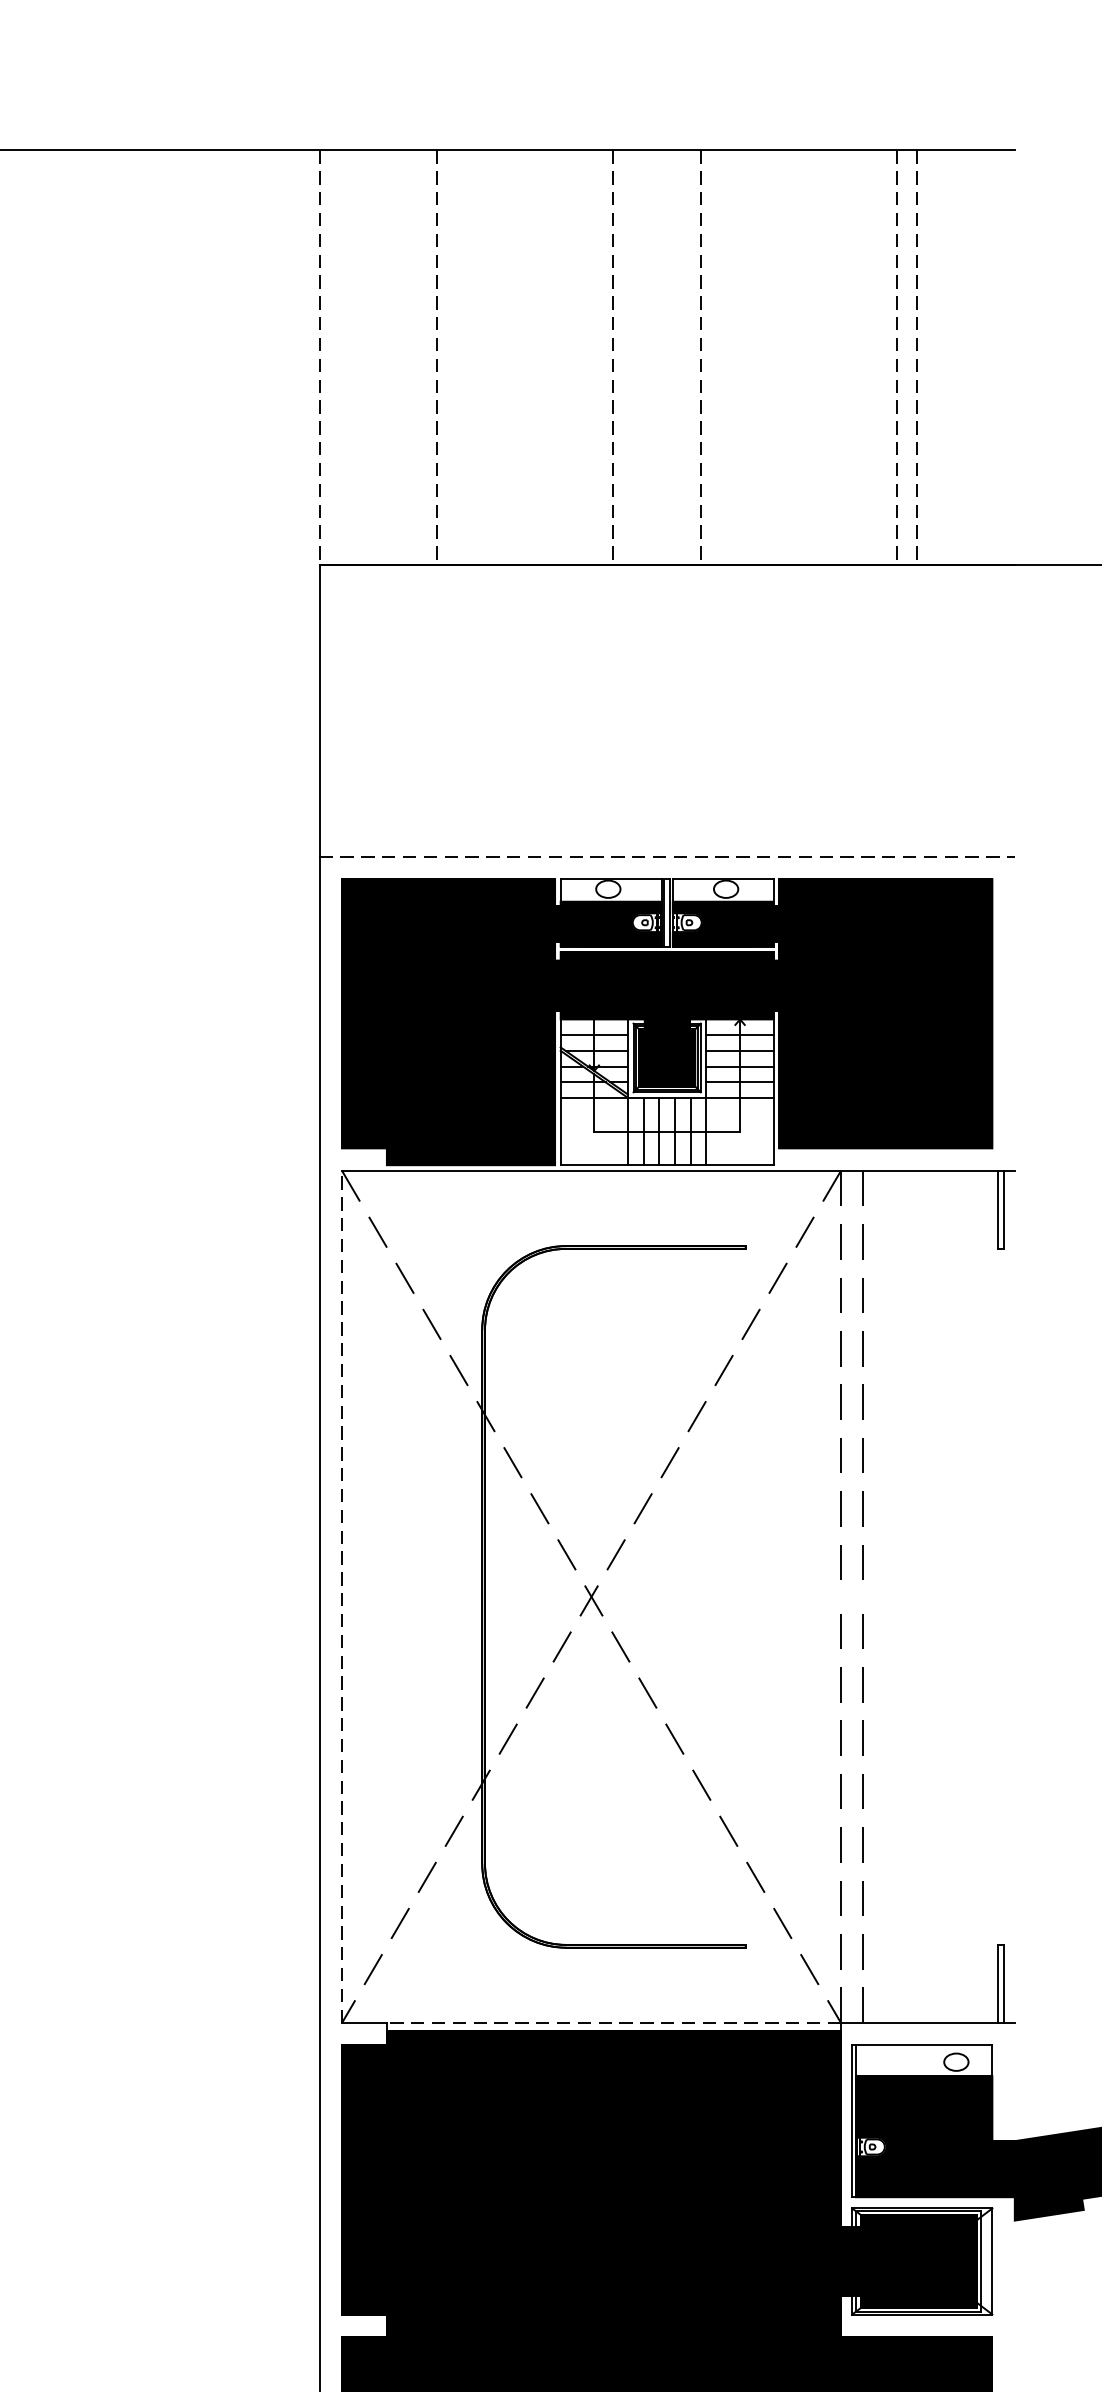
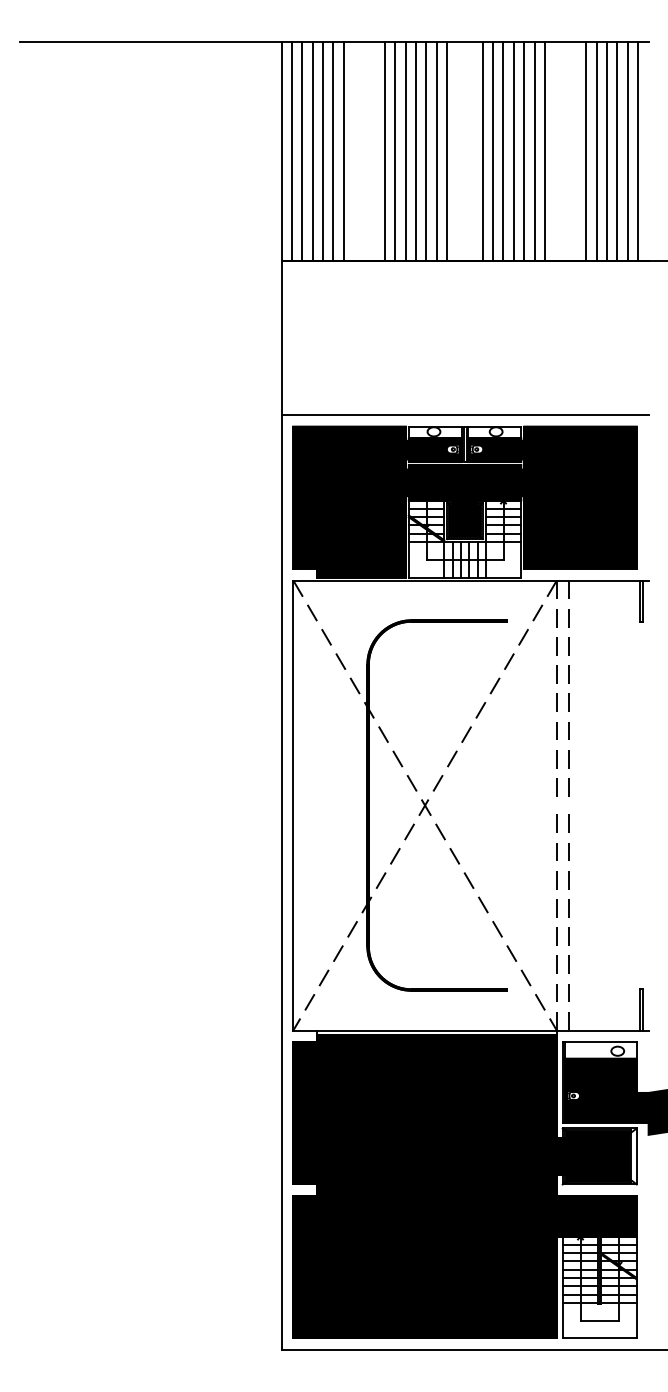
line: (338, 356) -> (291, 150), added
line: (359, 356) -> (302, 150), added
line: (378, 356) -> (312, 150), added
line: (397, 356) -> (322, 150), added
line: (418, 356) -> (333, 150), added
line: (514, 356) -> (384, 150), added
line: (535, 356) -> (395, 150), added
line: (554, 356) -> (405, 150), added
line: (573, 356) -> (415, 150), added
line: (594, 356) -> (426, 150), added
line: (632, 356) -> (446, 150), added
line: (721, 356) -> (493, 150), added
line: (740, 356) -> (503, 150), added
line: (758, 356) -> (513, 150), added
line: (779, 356) -> (524, 150), added
line: (798, 356) -> (534, 150), added
line: (817, 356) -> (544, 150), added
line: (936, 356) -> (607, 150), added
line: (955, 356) -> (617, 150), added
line: (974, 356) -> (627, 150), added
line: (995, 356) -> (638, 150), added
line: (319, 358) -> (281, 151), dashed -> solid
line: (436, 358) -> (343, 151), dashed -> solid
line: (613, 358) -> (436, 151), dashed -> solid
line: (700, 358) -> (482, 151), dashed -> solid
line: (897, 358) -> (586, 151), dashed -> solid
line: (916, 358) -> (596, 151), dashed -> solid
line: (668, 856) -> (465, 414), dashed -> solid
line: (342, 1596) -> (293, 805), dashed -> solid
line: (613, 2022) -> (436, 1030), dashed -> solid

